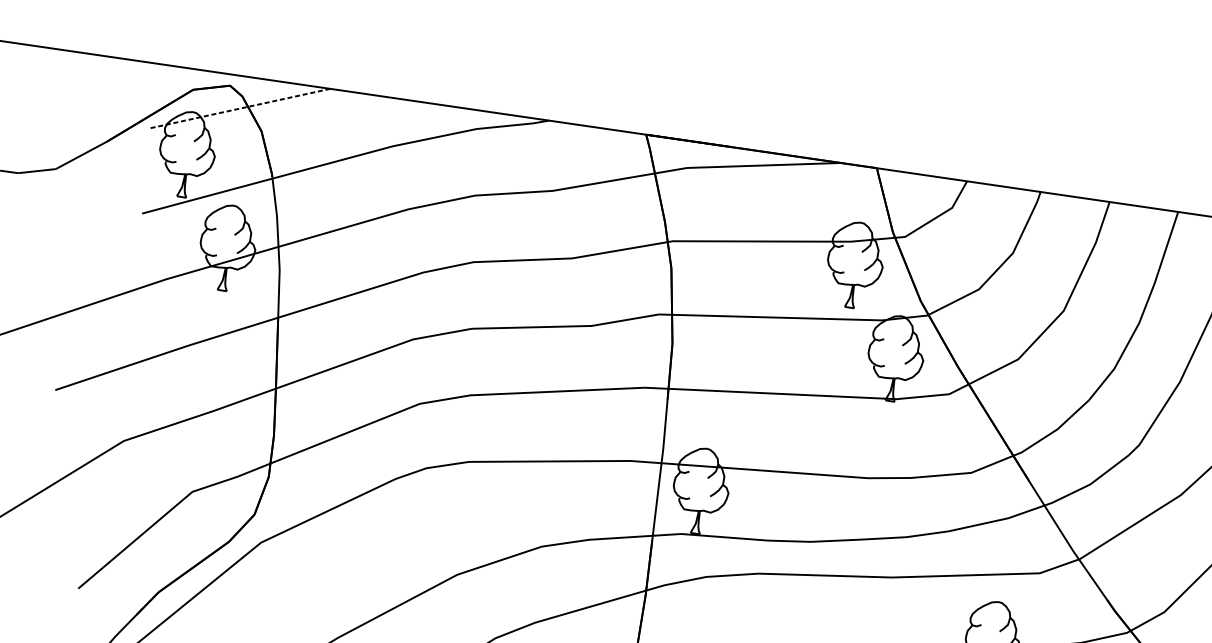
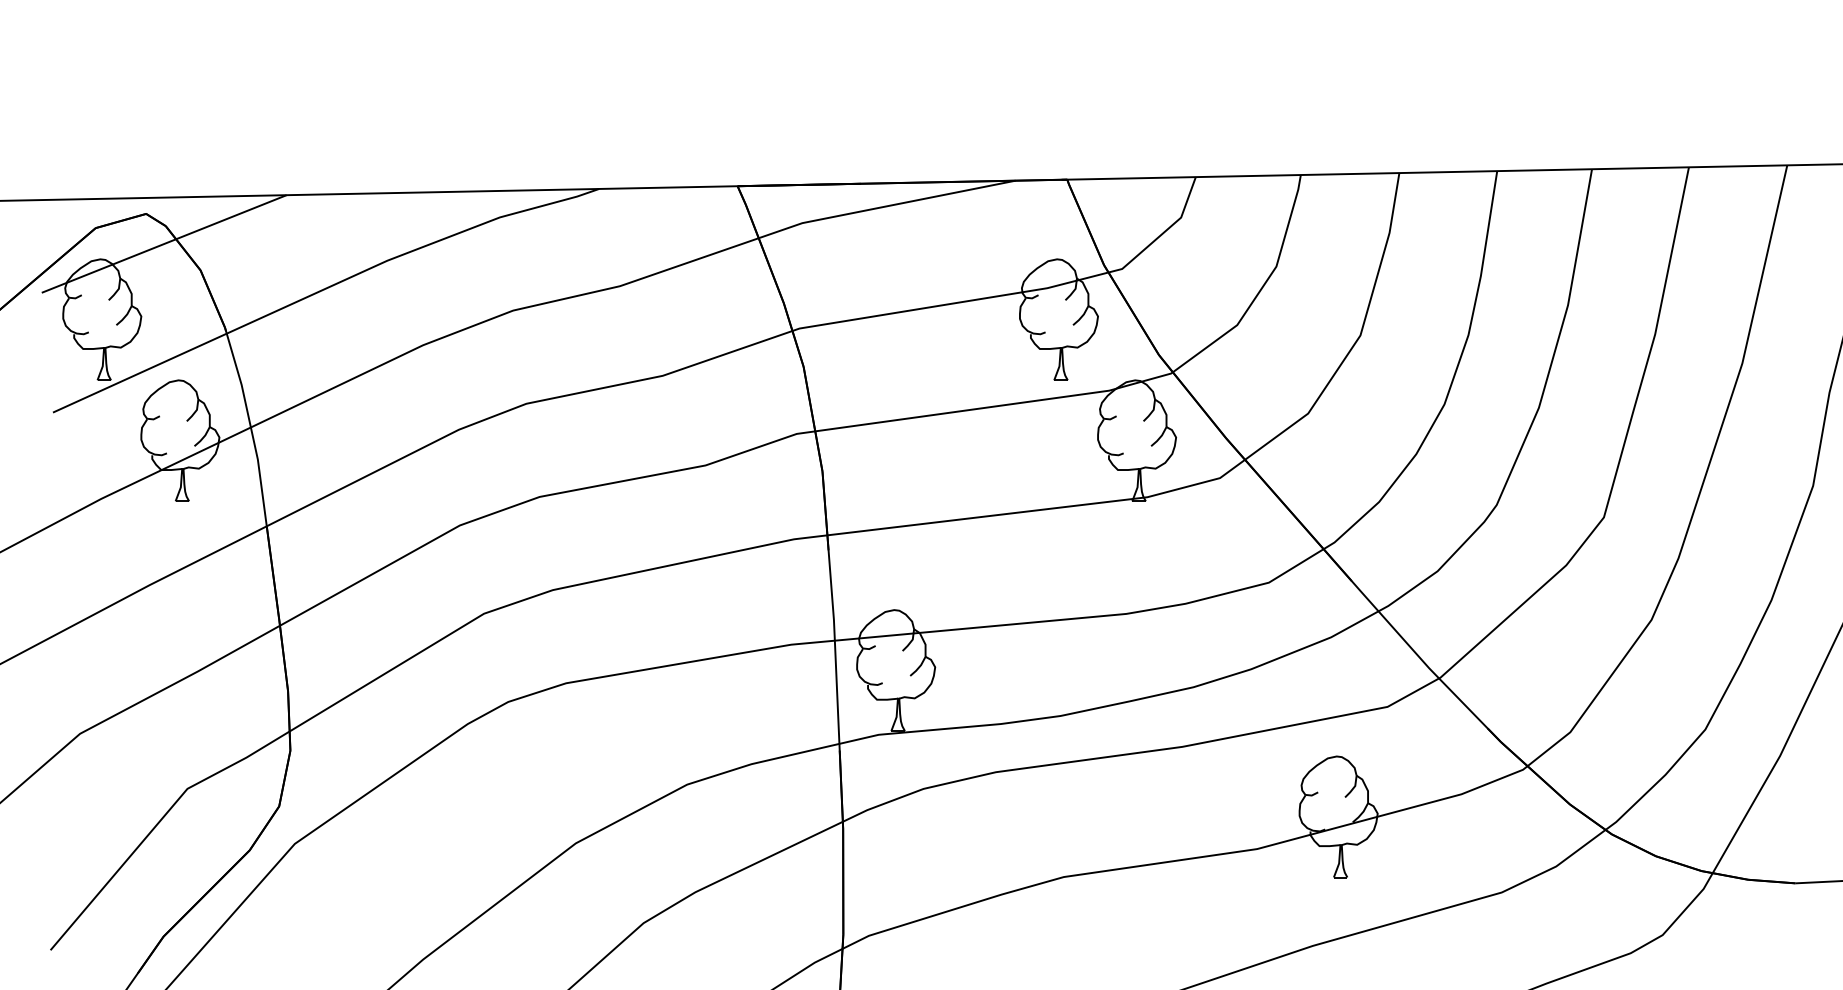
line: (239, 109) -> (164, 244), dashed -> solid

